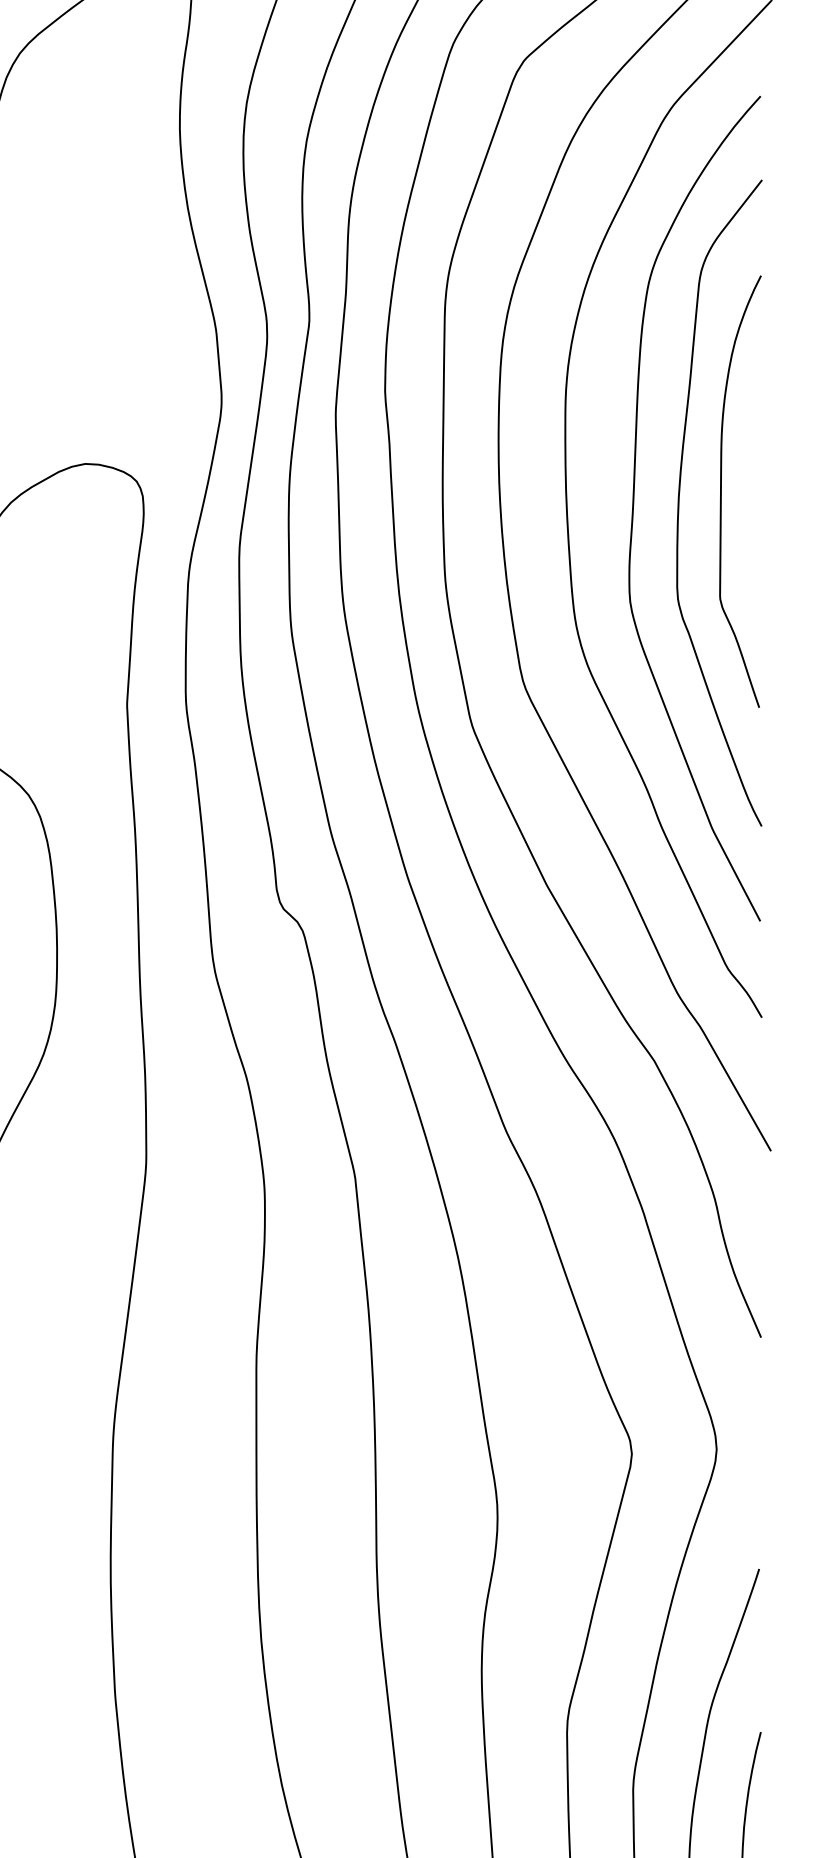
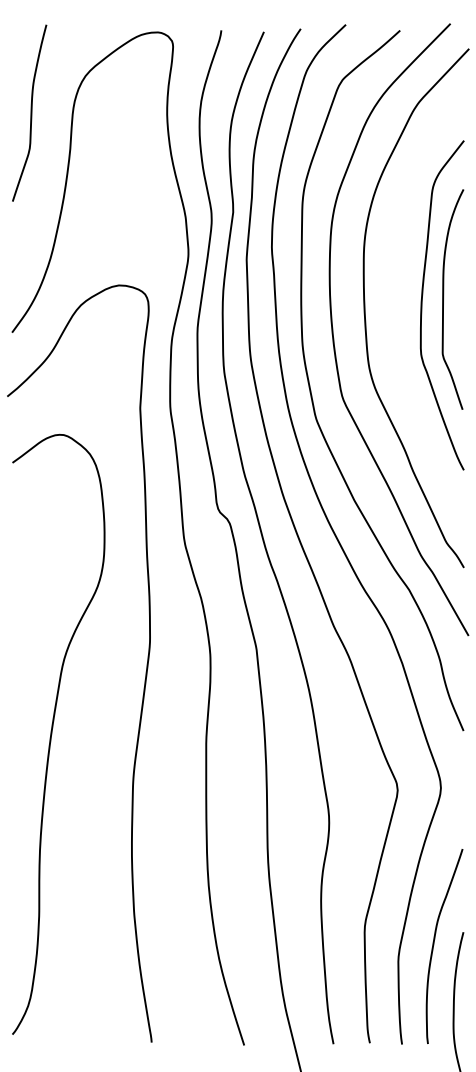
curve: (635, 507) -> (399, 307), removed

